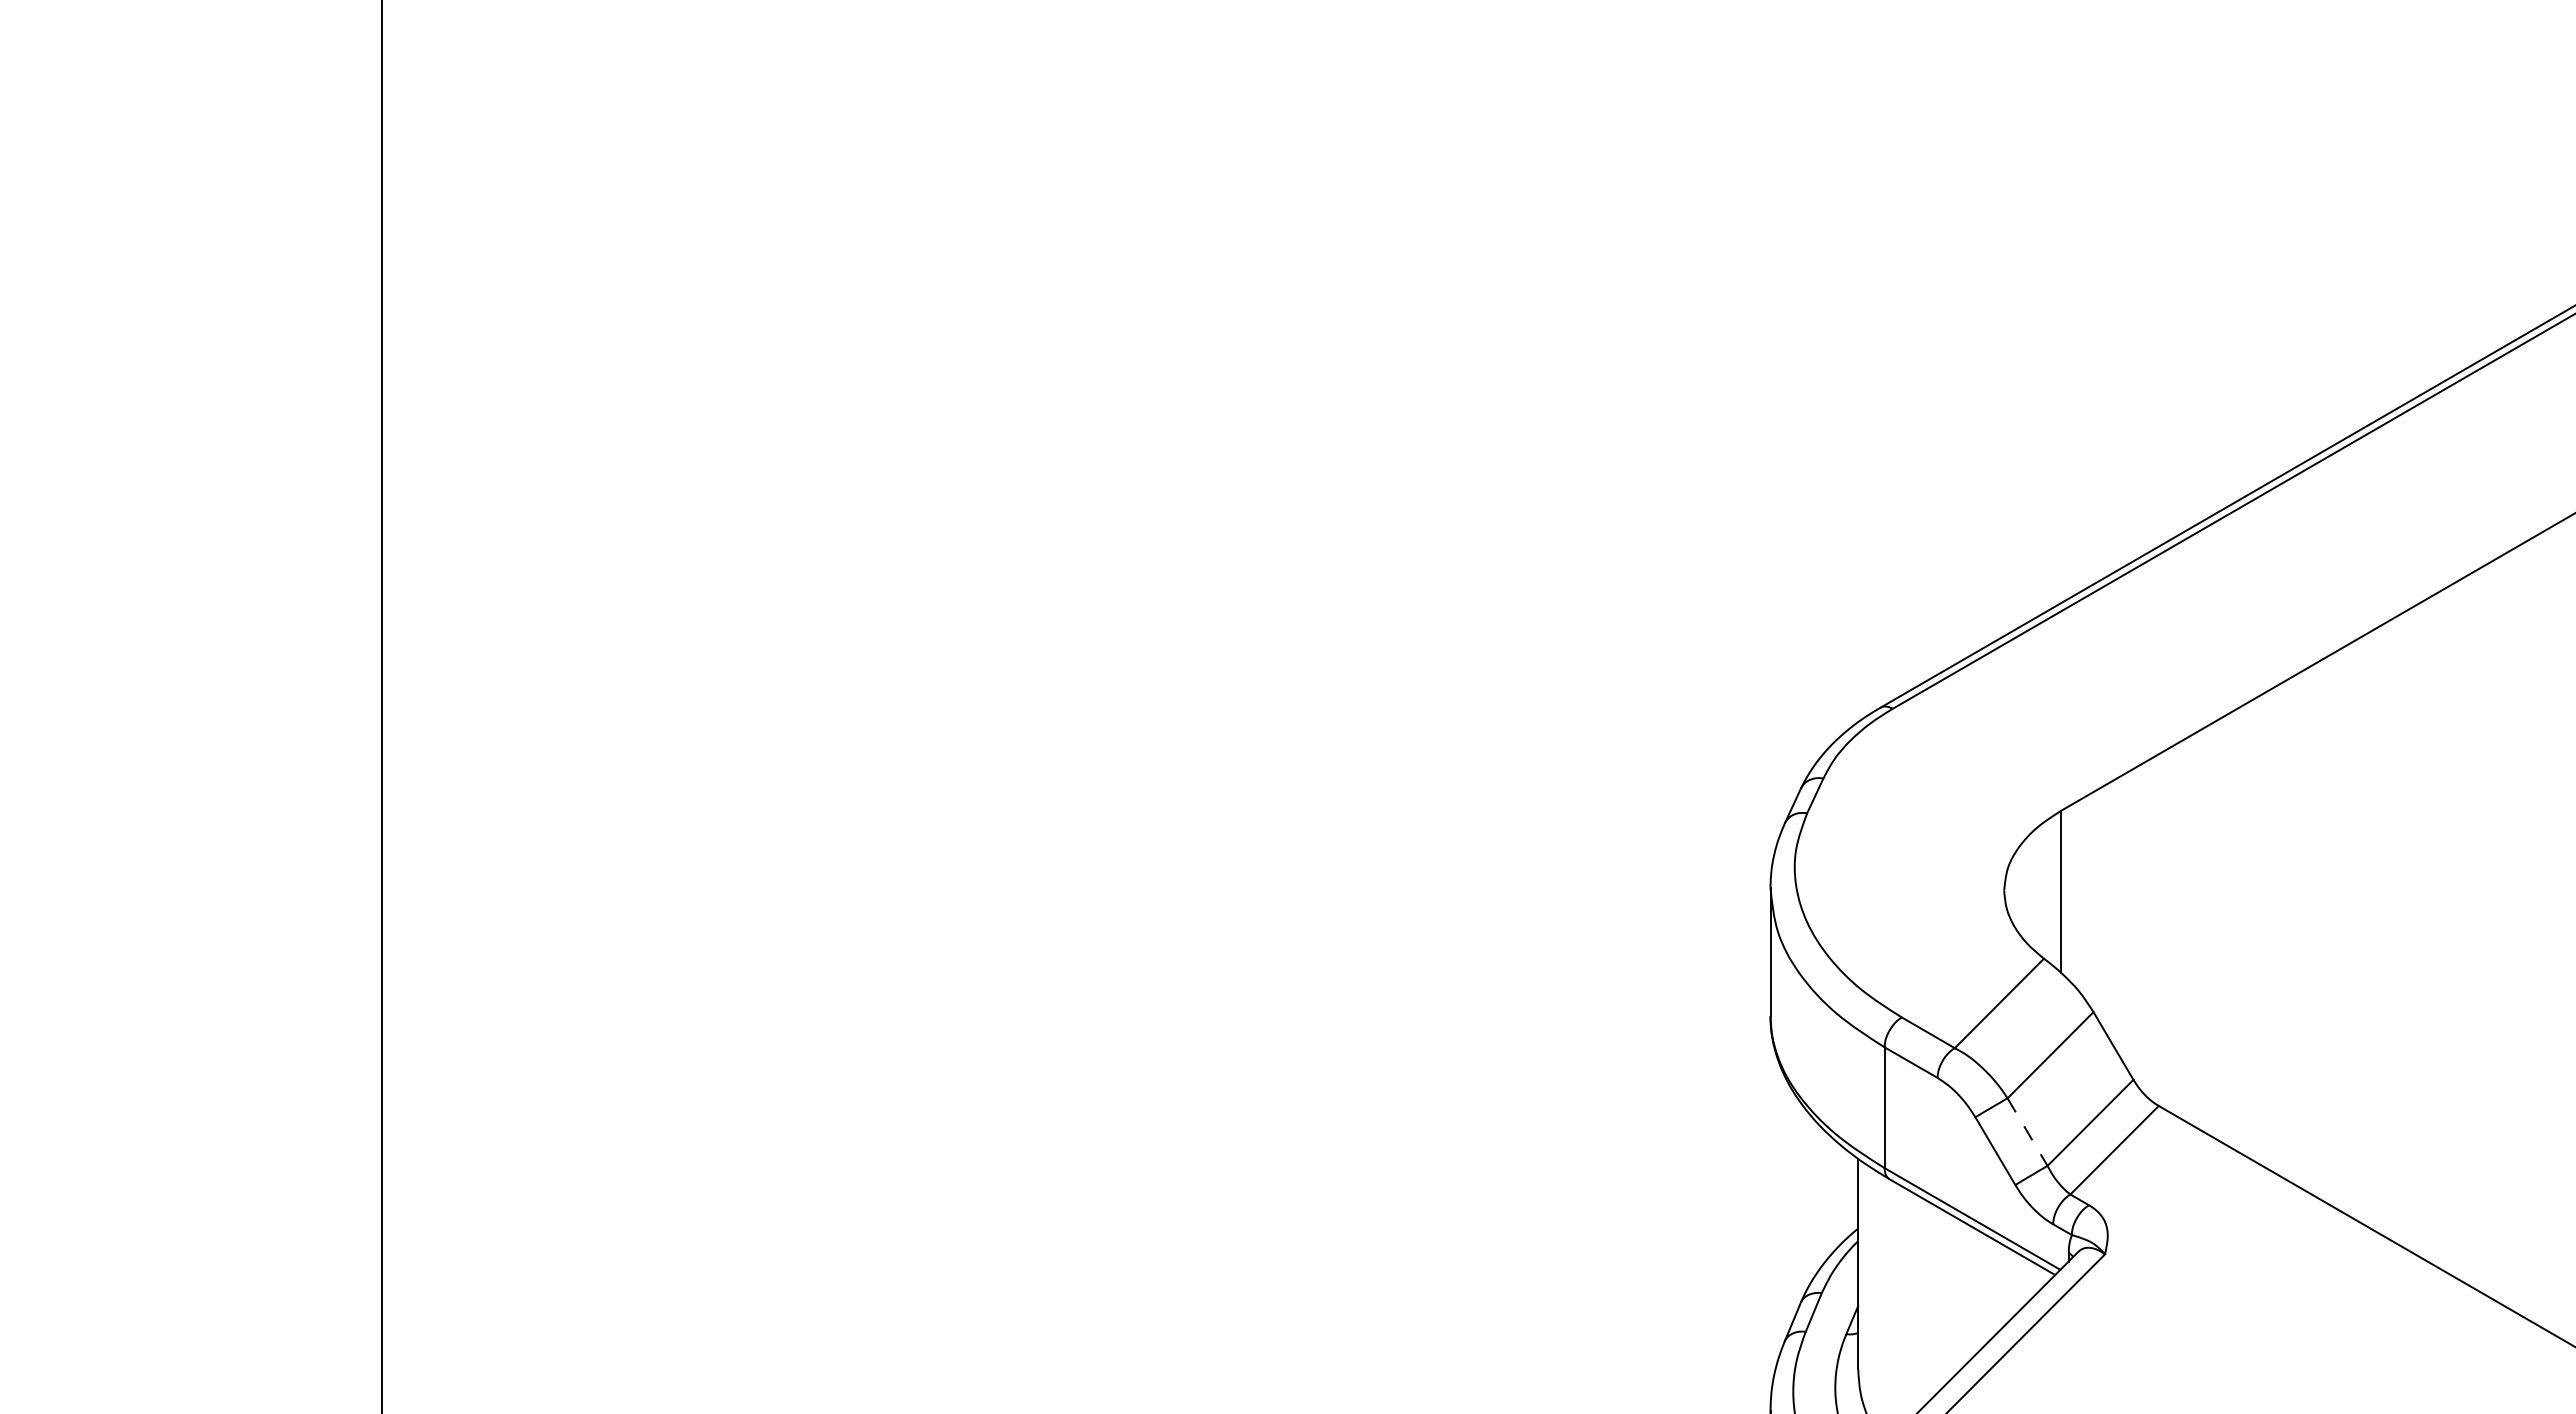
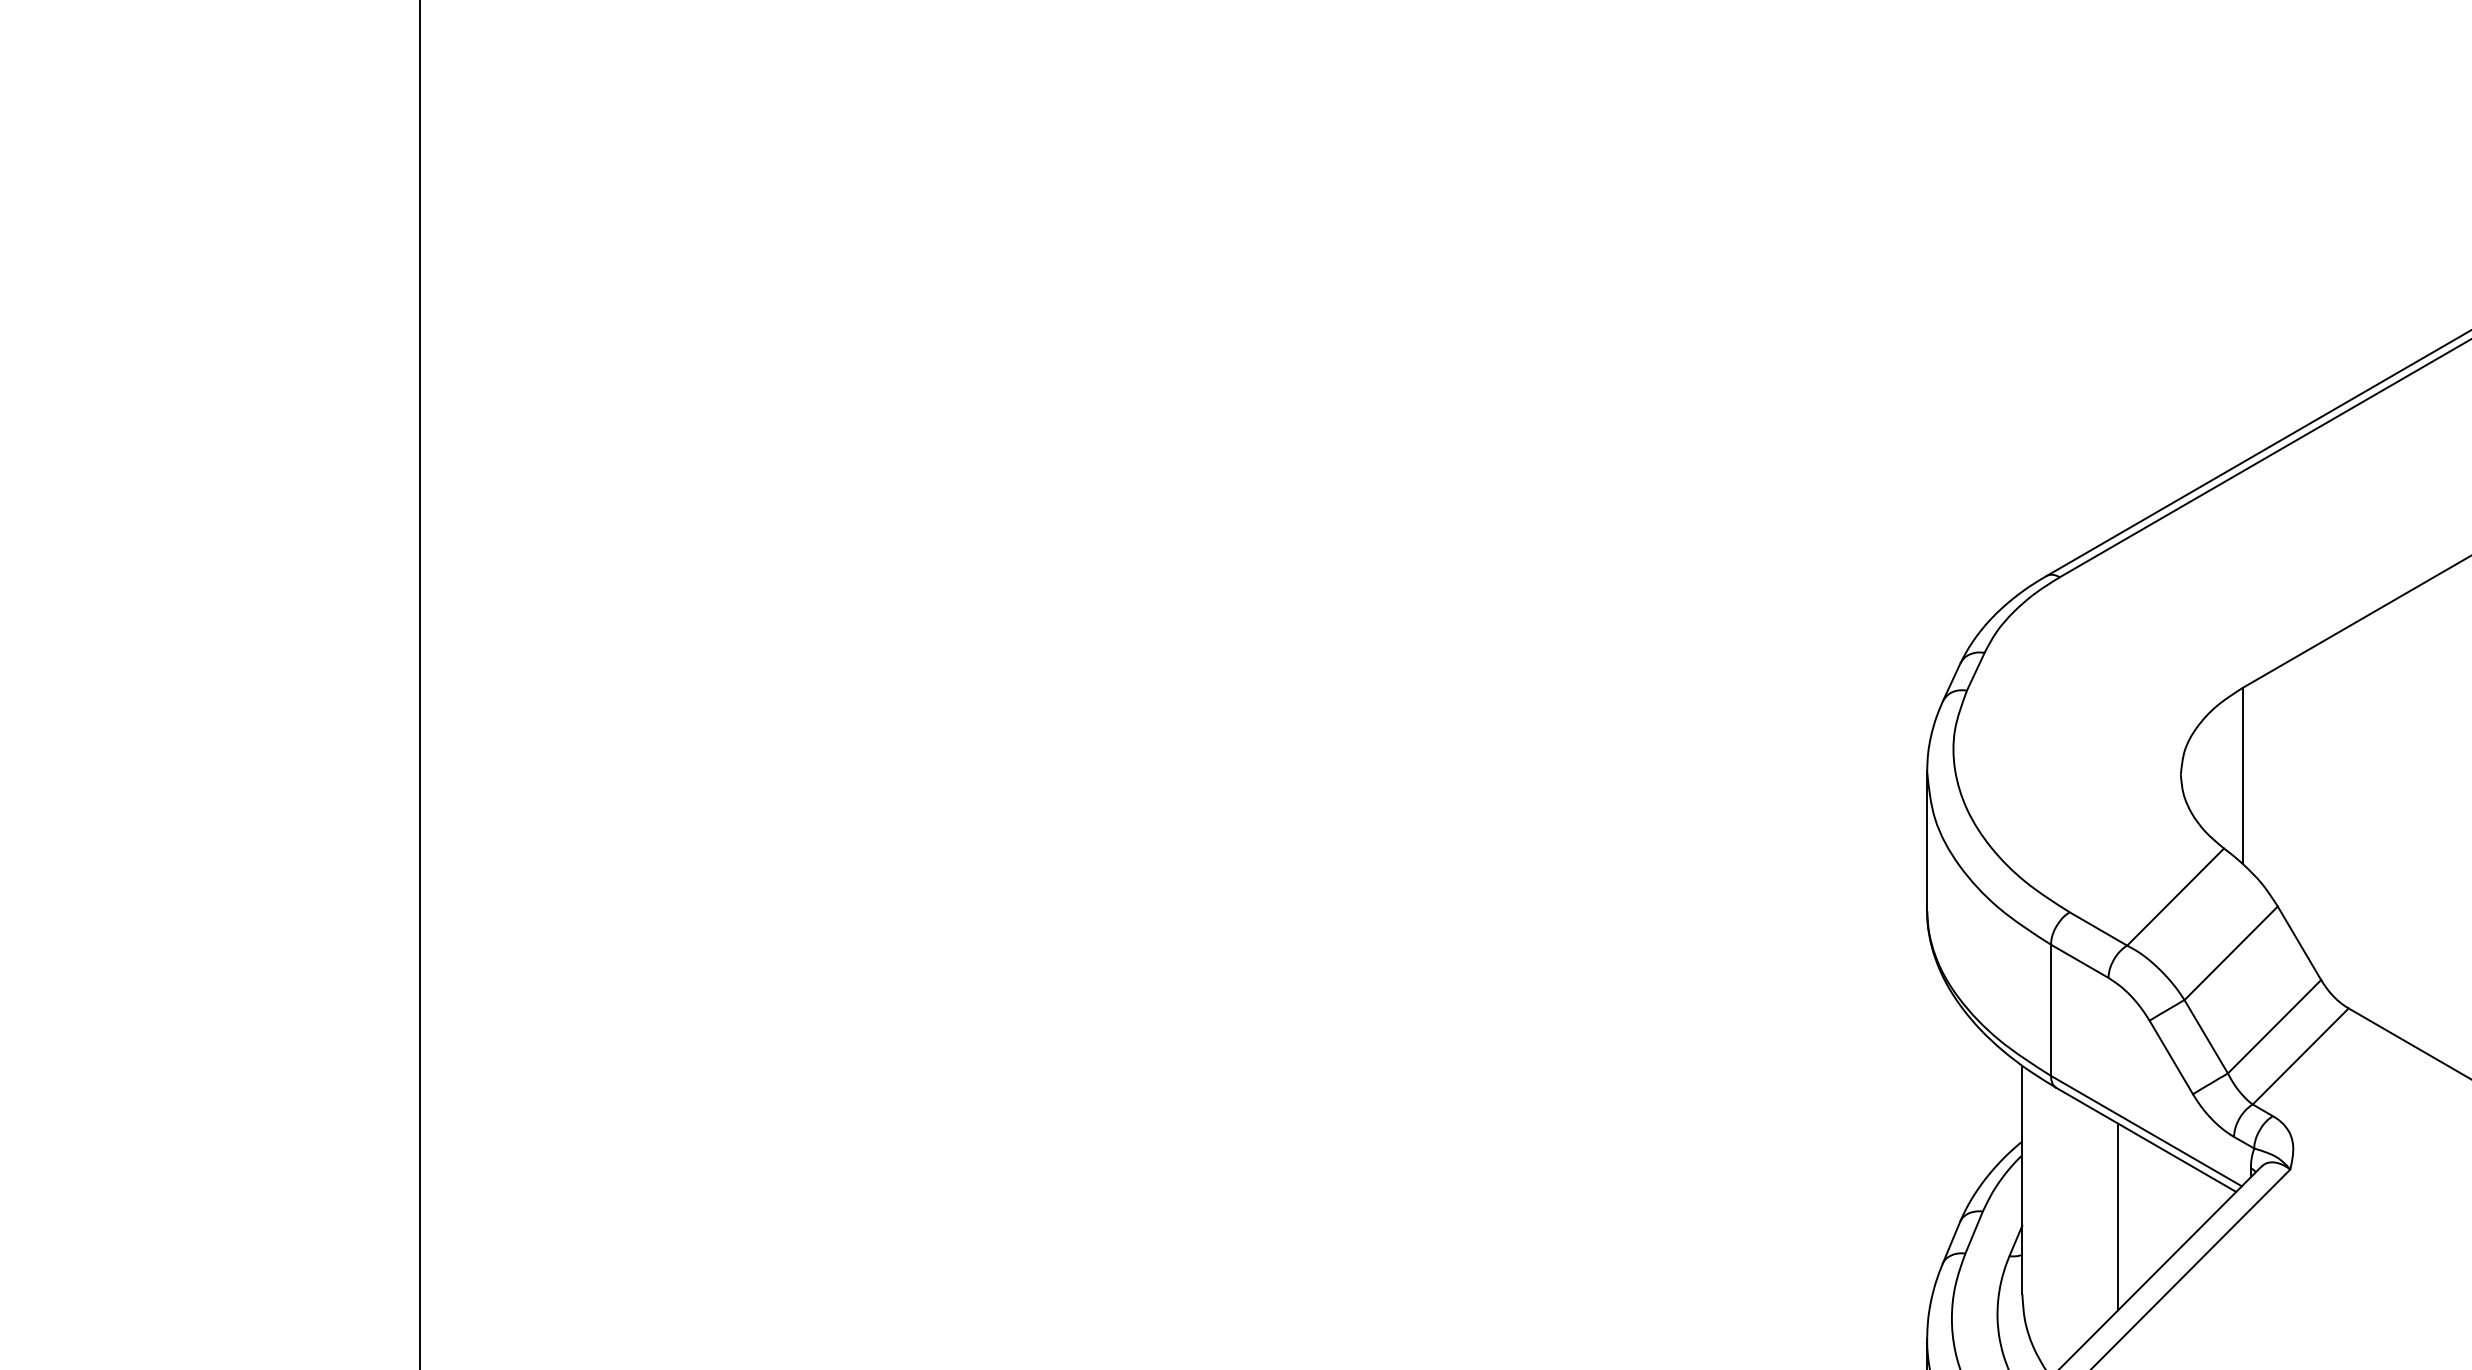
line: (2027, 1132) -> (2206, 1037), dashed -> solid
line: (1946, 1297) -> (2118, 1216), added

